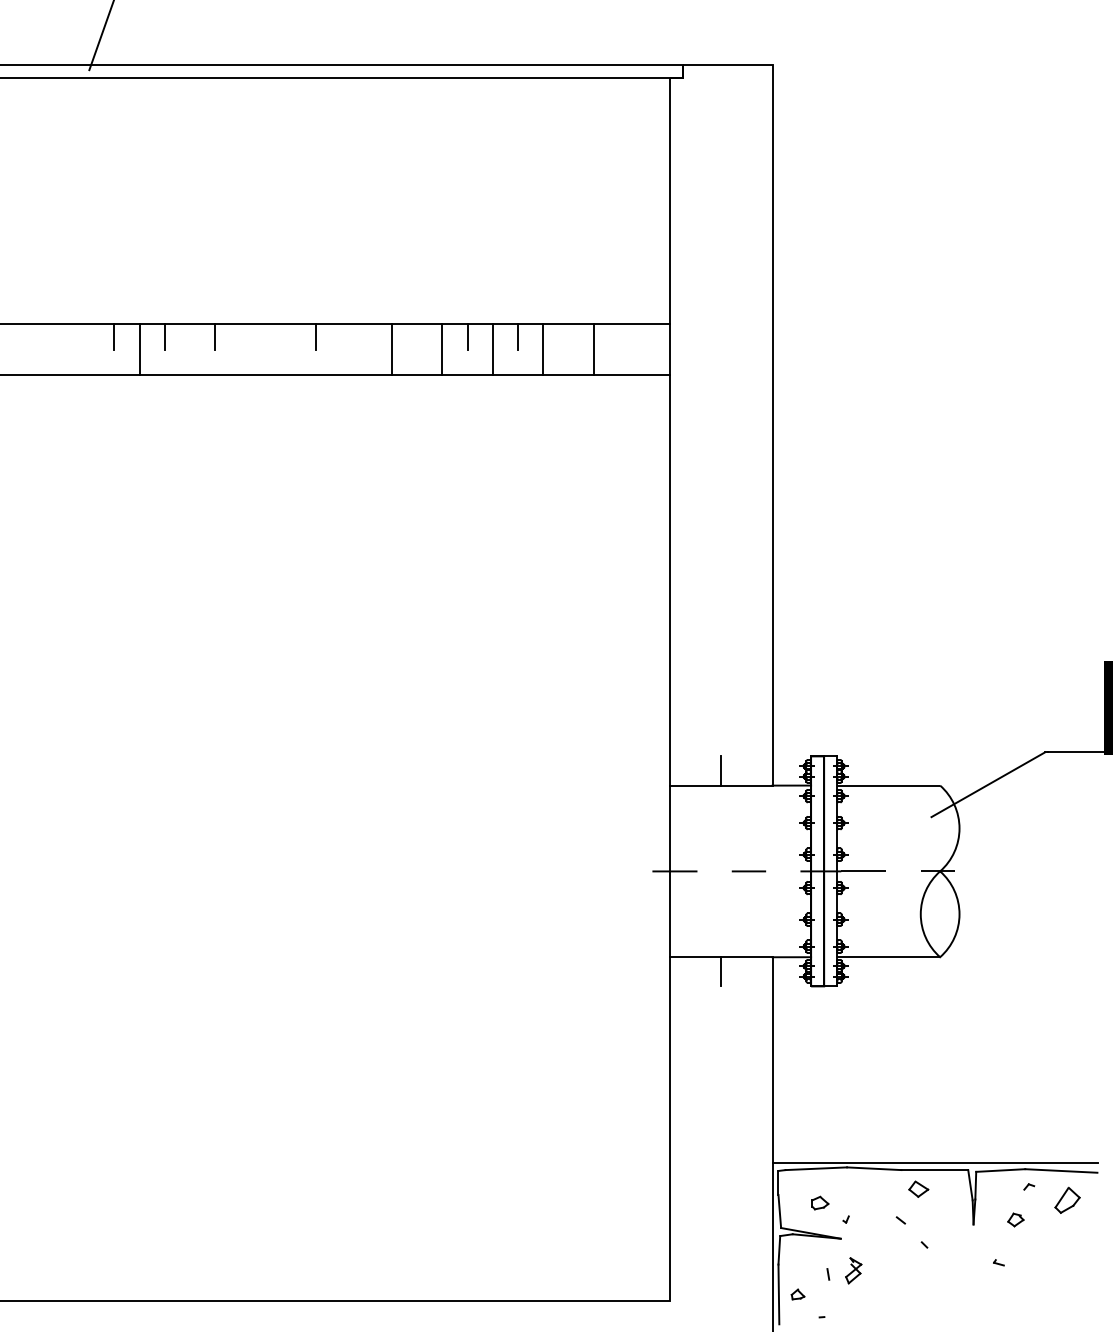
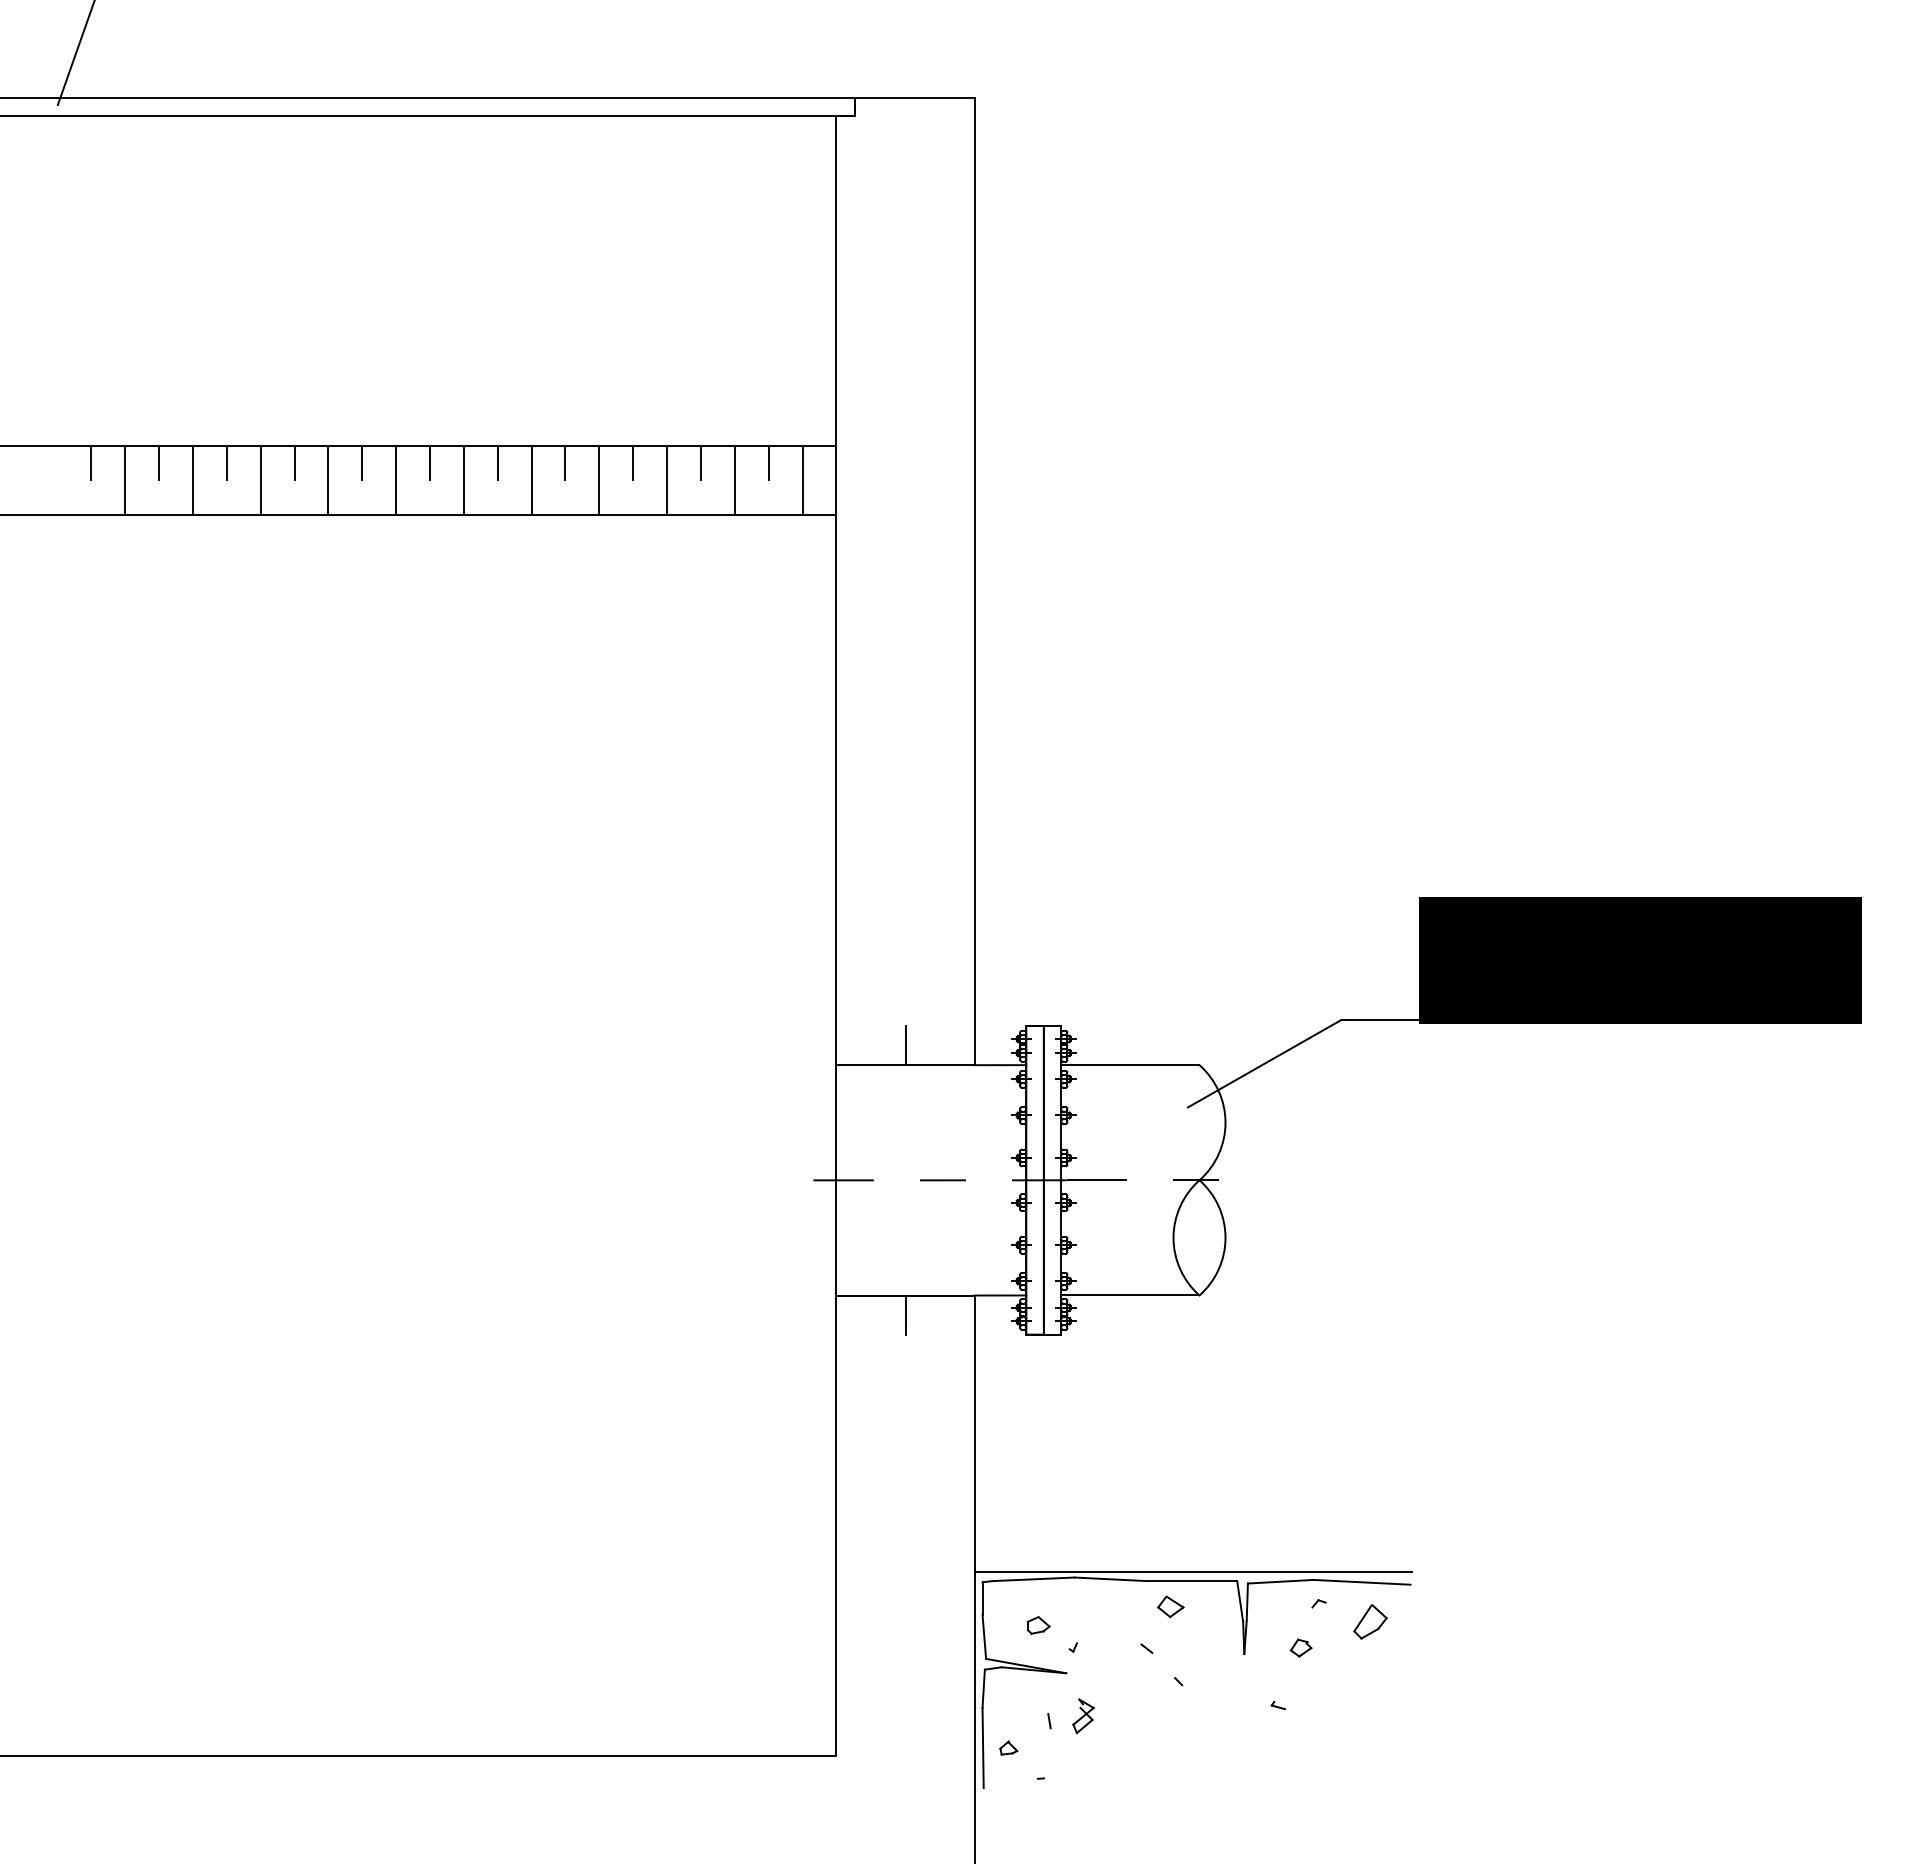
line: (265, 336) -> (294, 462), added
line: (366, 336) -> (429, 462), added
line: (417, 336) -> (497, 462), added
line: (568, 336) -> (700, 462), added
line: (618, 336) -> (768, 462), added
line: (189, 349) -> (192, 479), added
line: (240, 349) -> (260, 479), added
line: (291, 349) -> (328, 479), added
line: (341, 349) -> (396, 479), added
line: (644, 349) -> (802, 479), added

